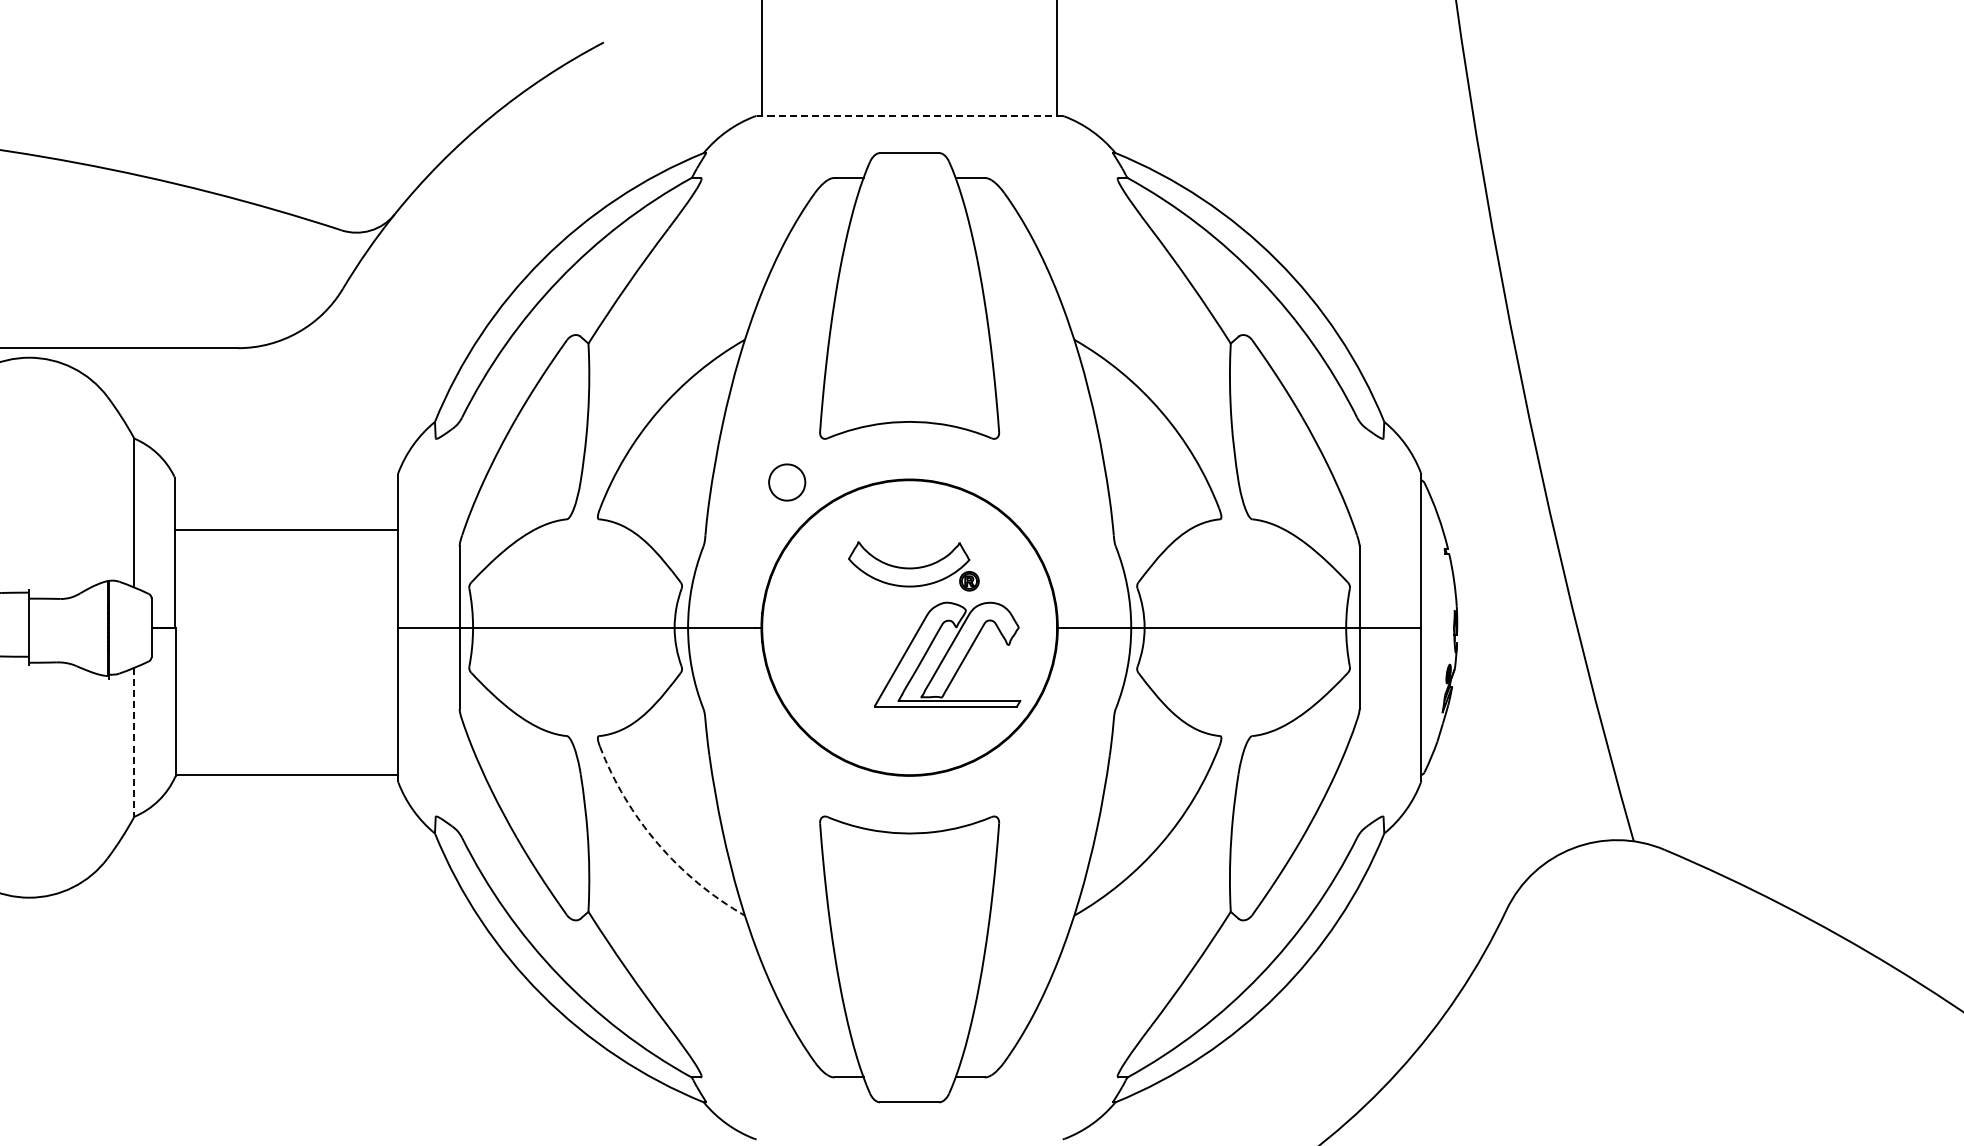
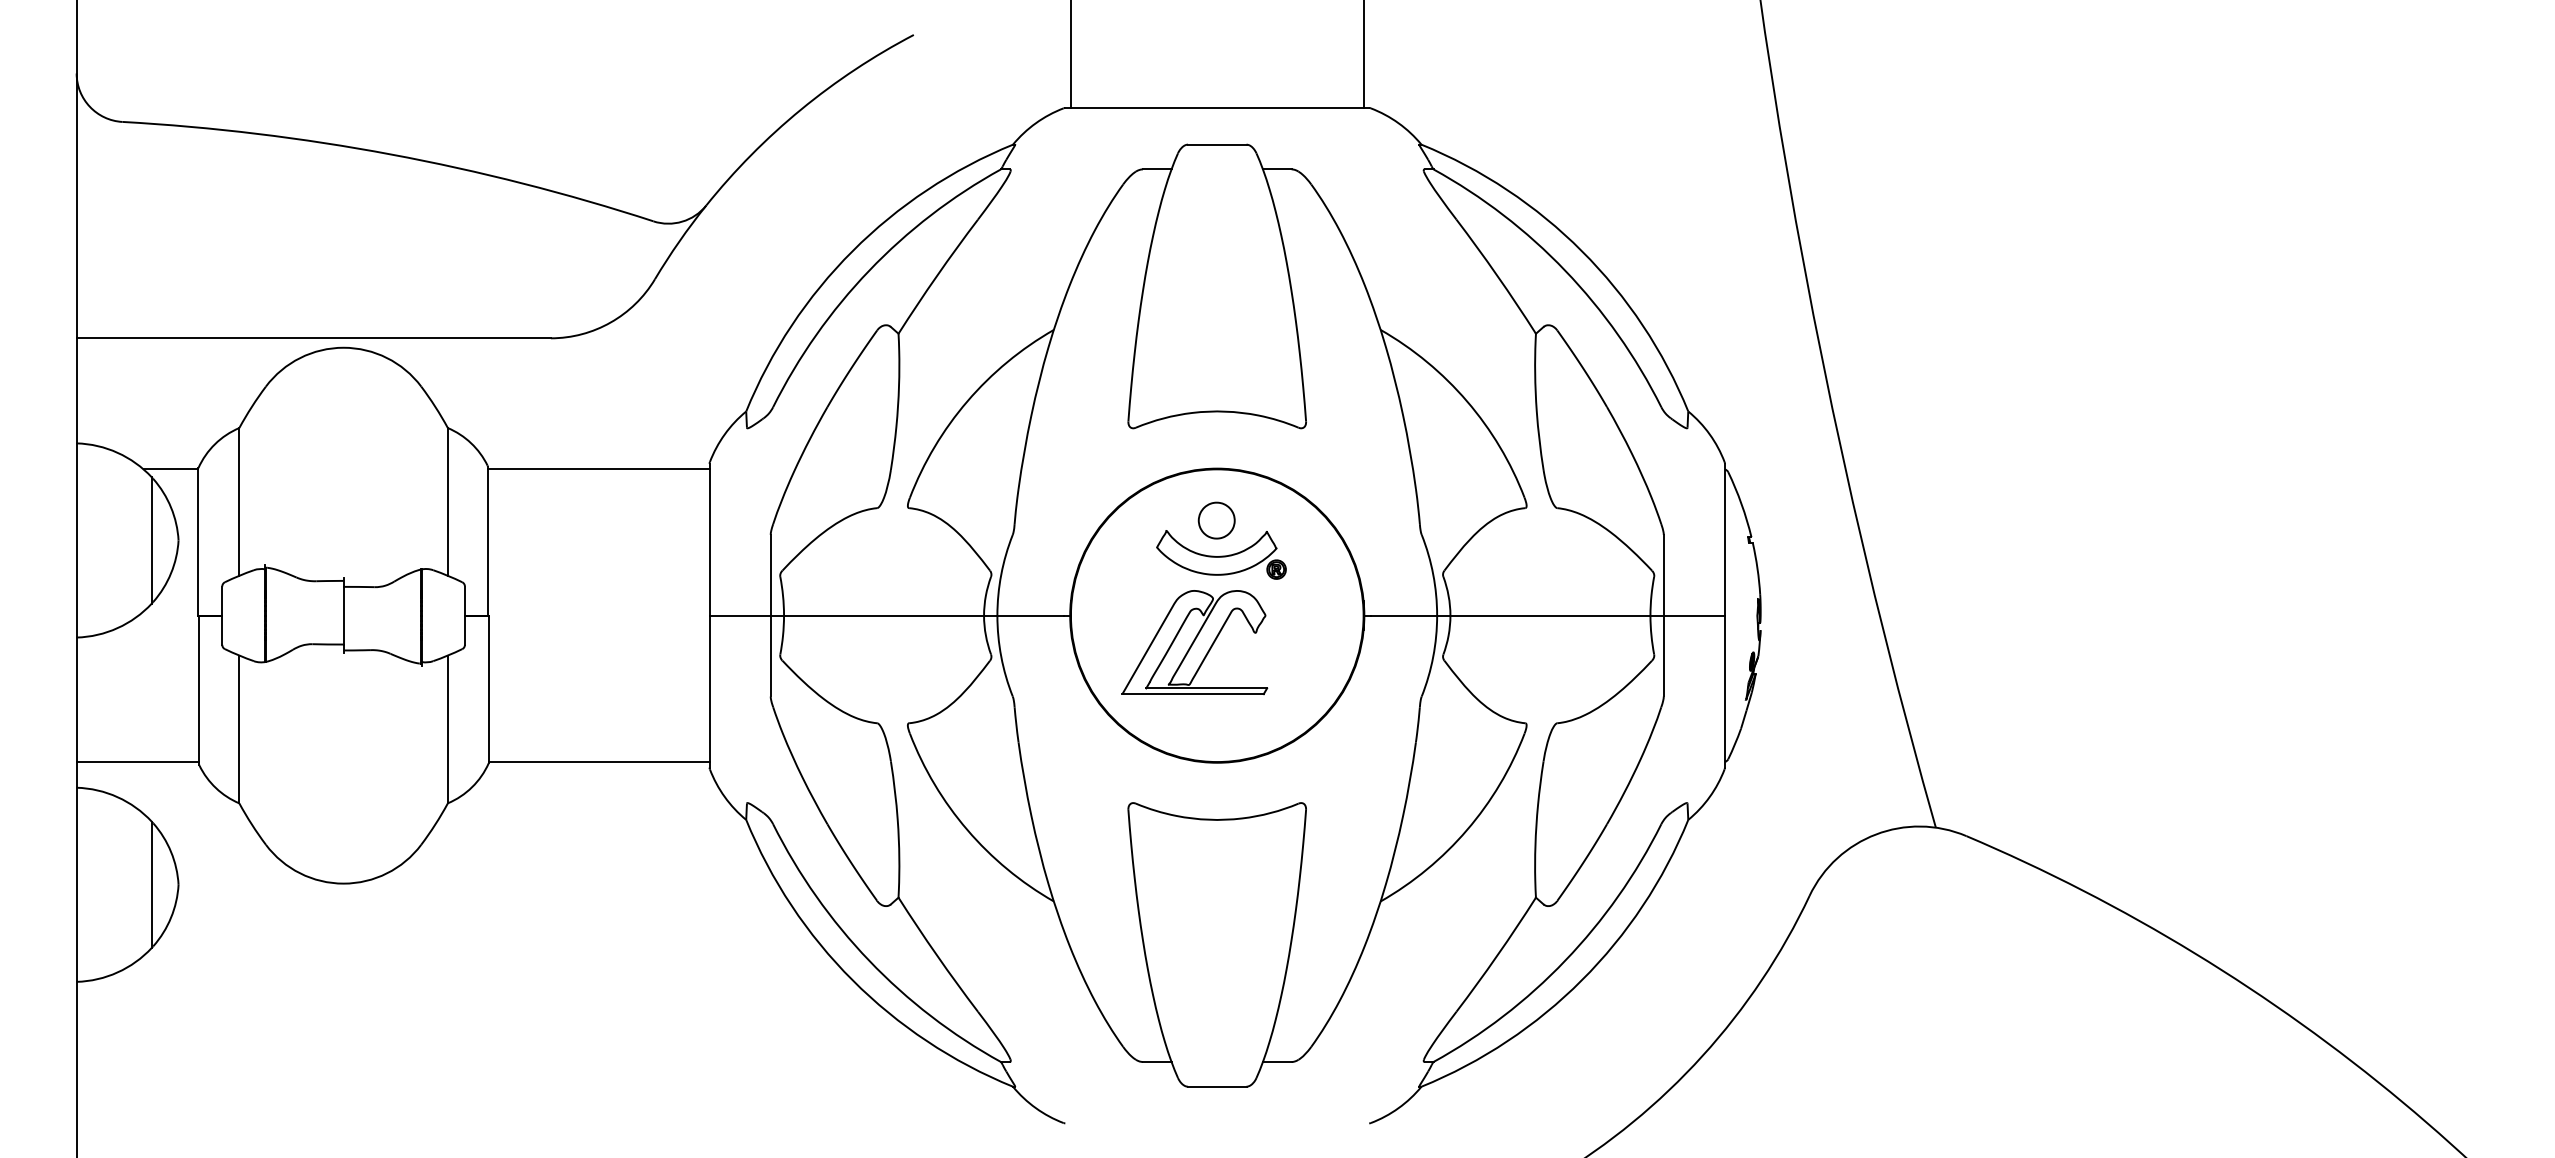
line: (909, 116) -> (1217, 108), dashed -> solid
part: (786, 482) -> (1216, 520), moved
line: (286, 529) -> (598, 469), moved
part: (947, 654) -> (1194, 642), moved
line: (133, 742) -> (447, 729), dashed -> solid
arc: (657, 844) -> (967, 830), dashed -> solid

